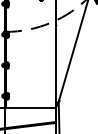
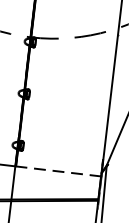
line: (31, 108) -> (59, 171), solid -> dashed

